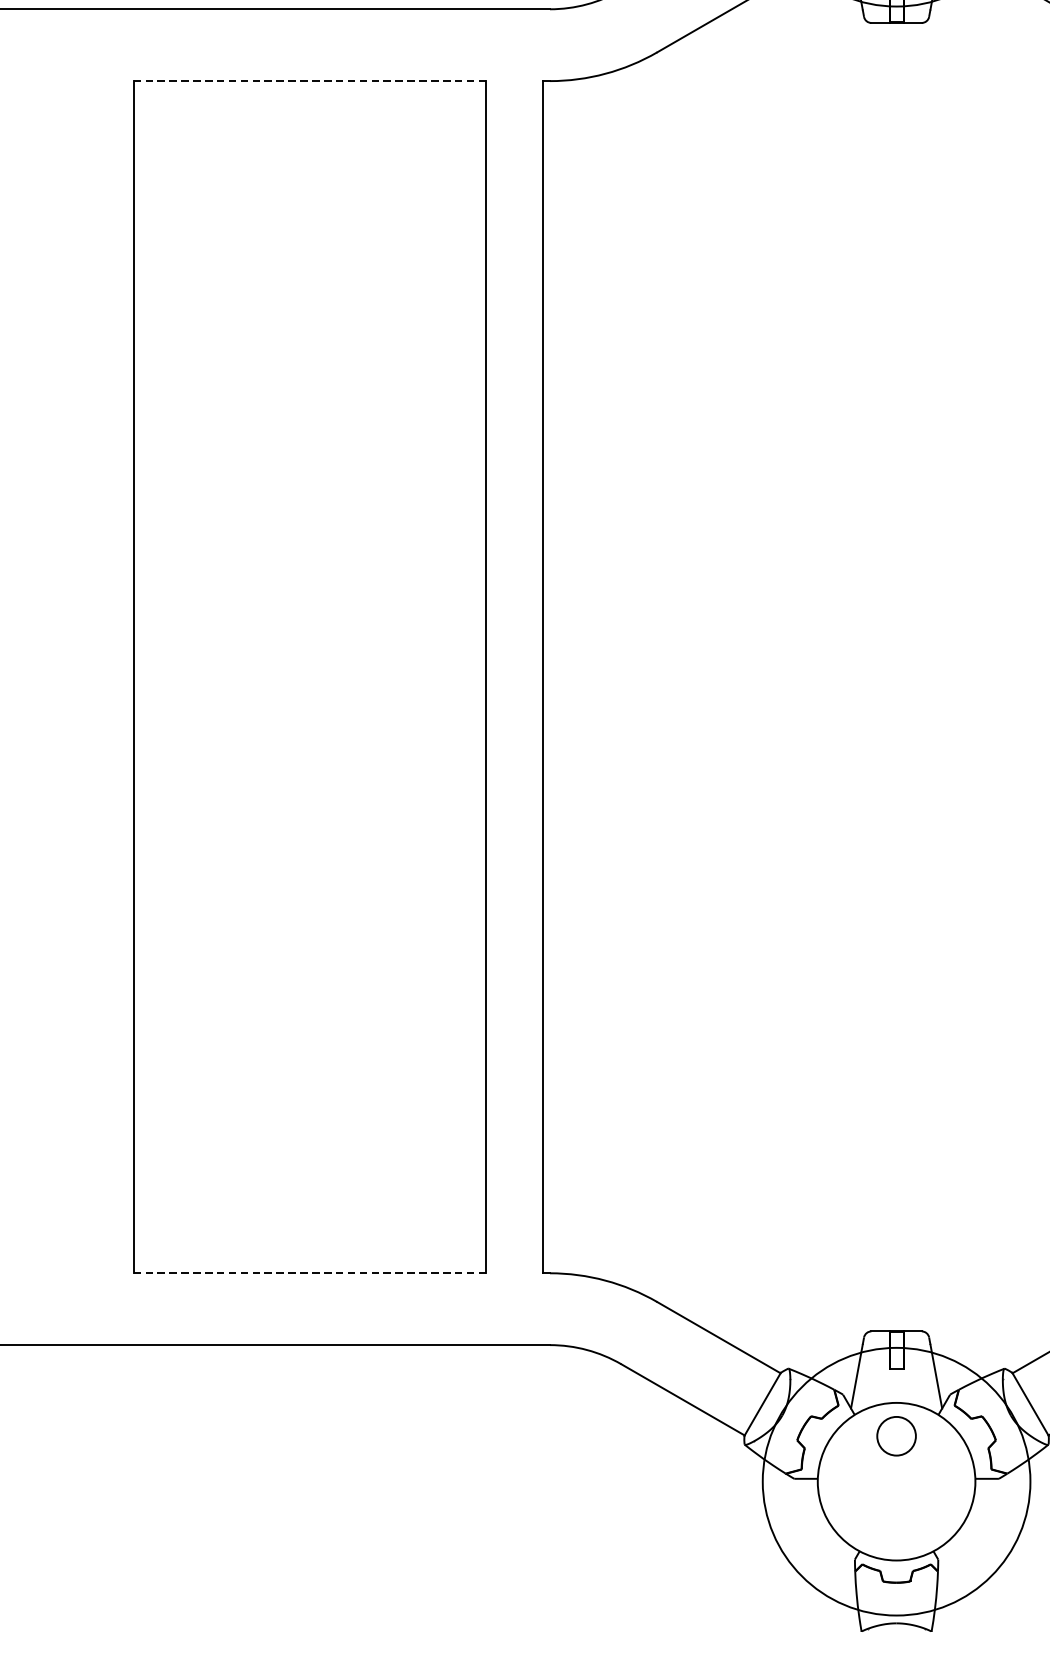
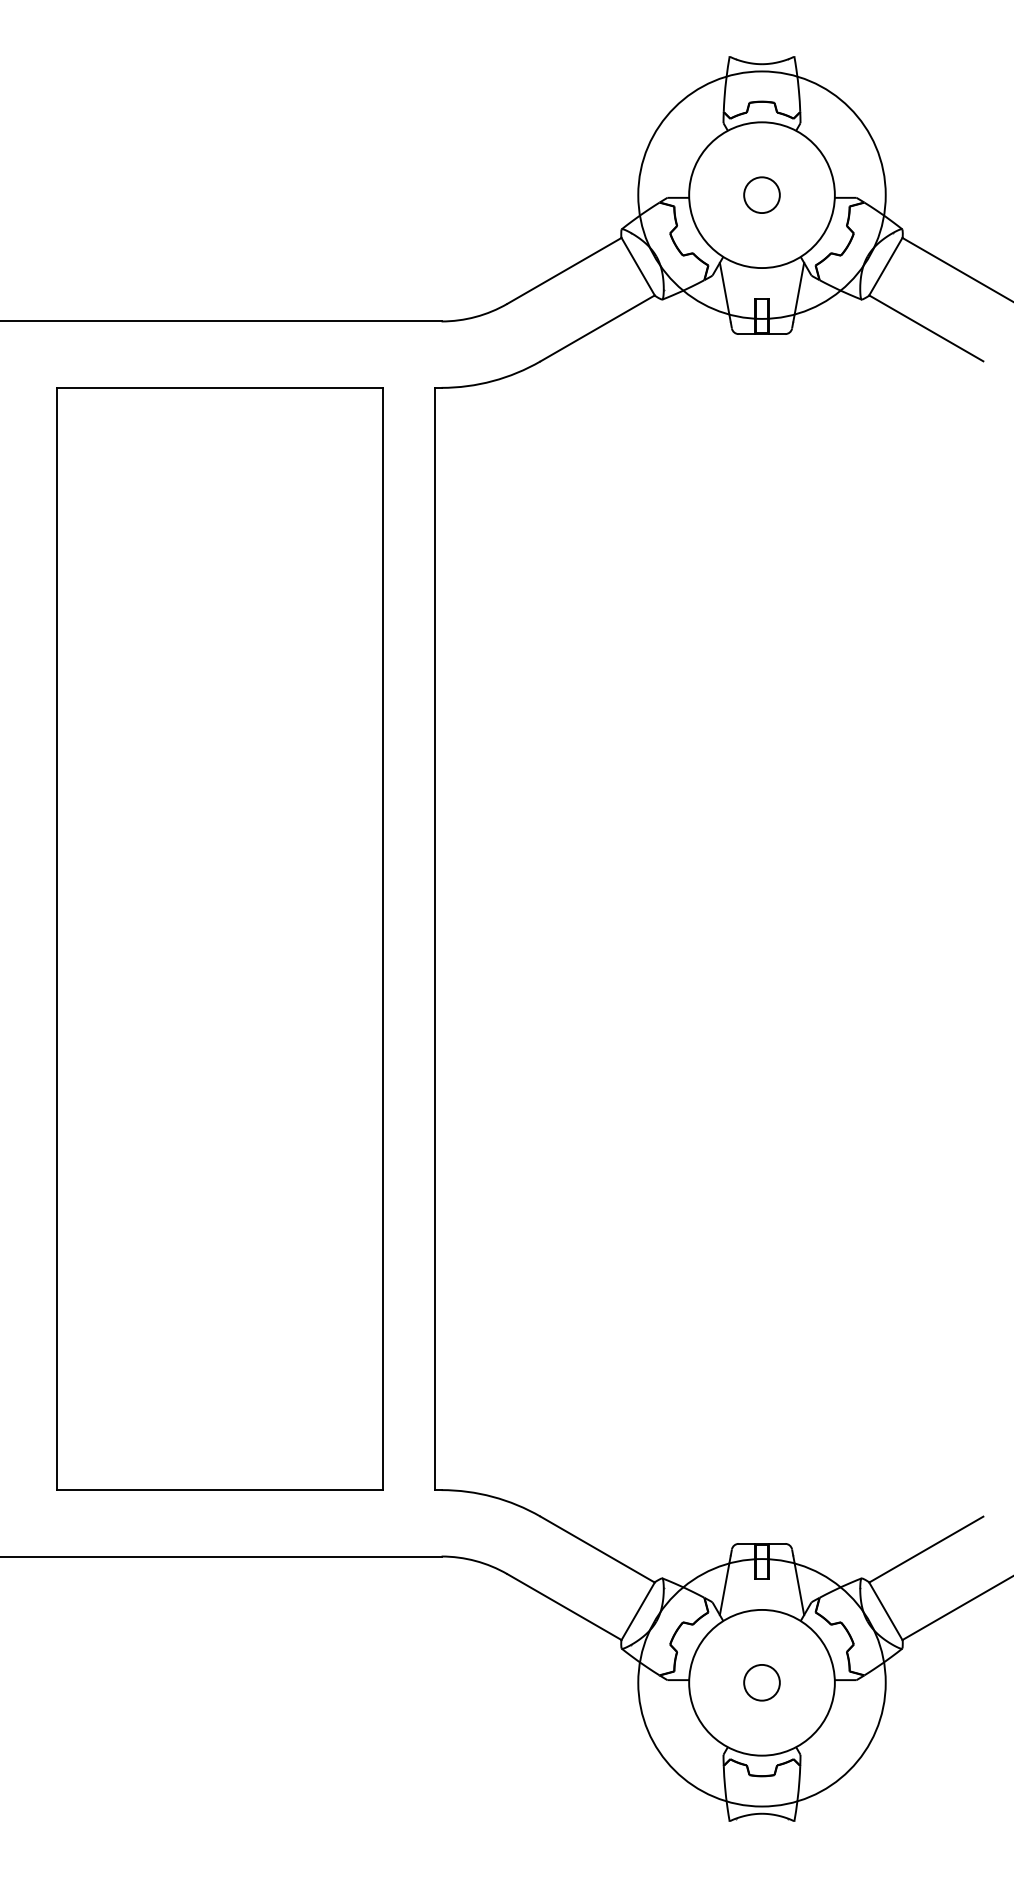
line: (309, 80) -> (219, 387), dashed -> solid
line: (309, 1273) -> (219, 1490), dashed -> solid
circle: (896, 1435) -> (761, 1682), moved

